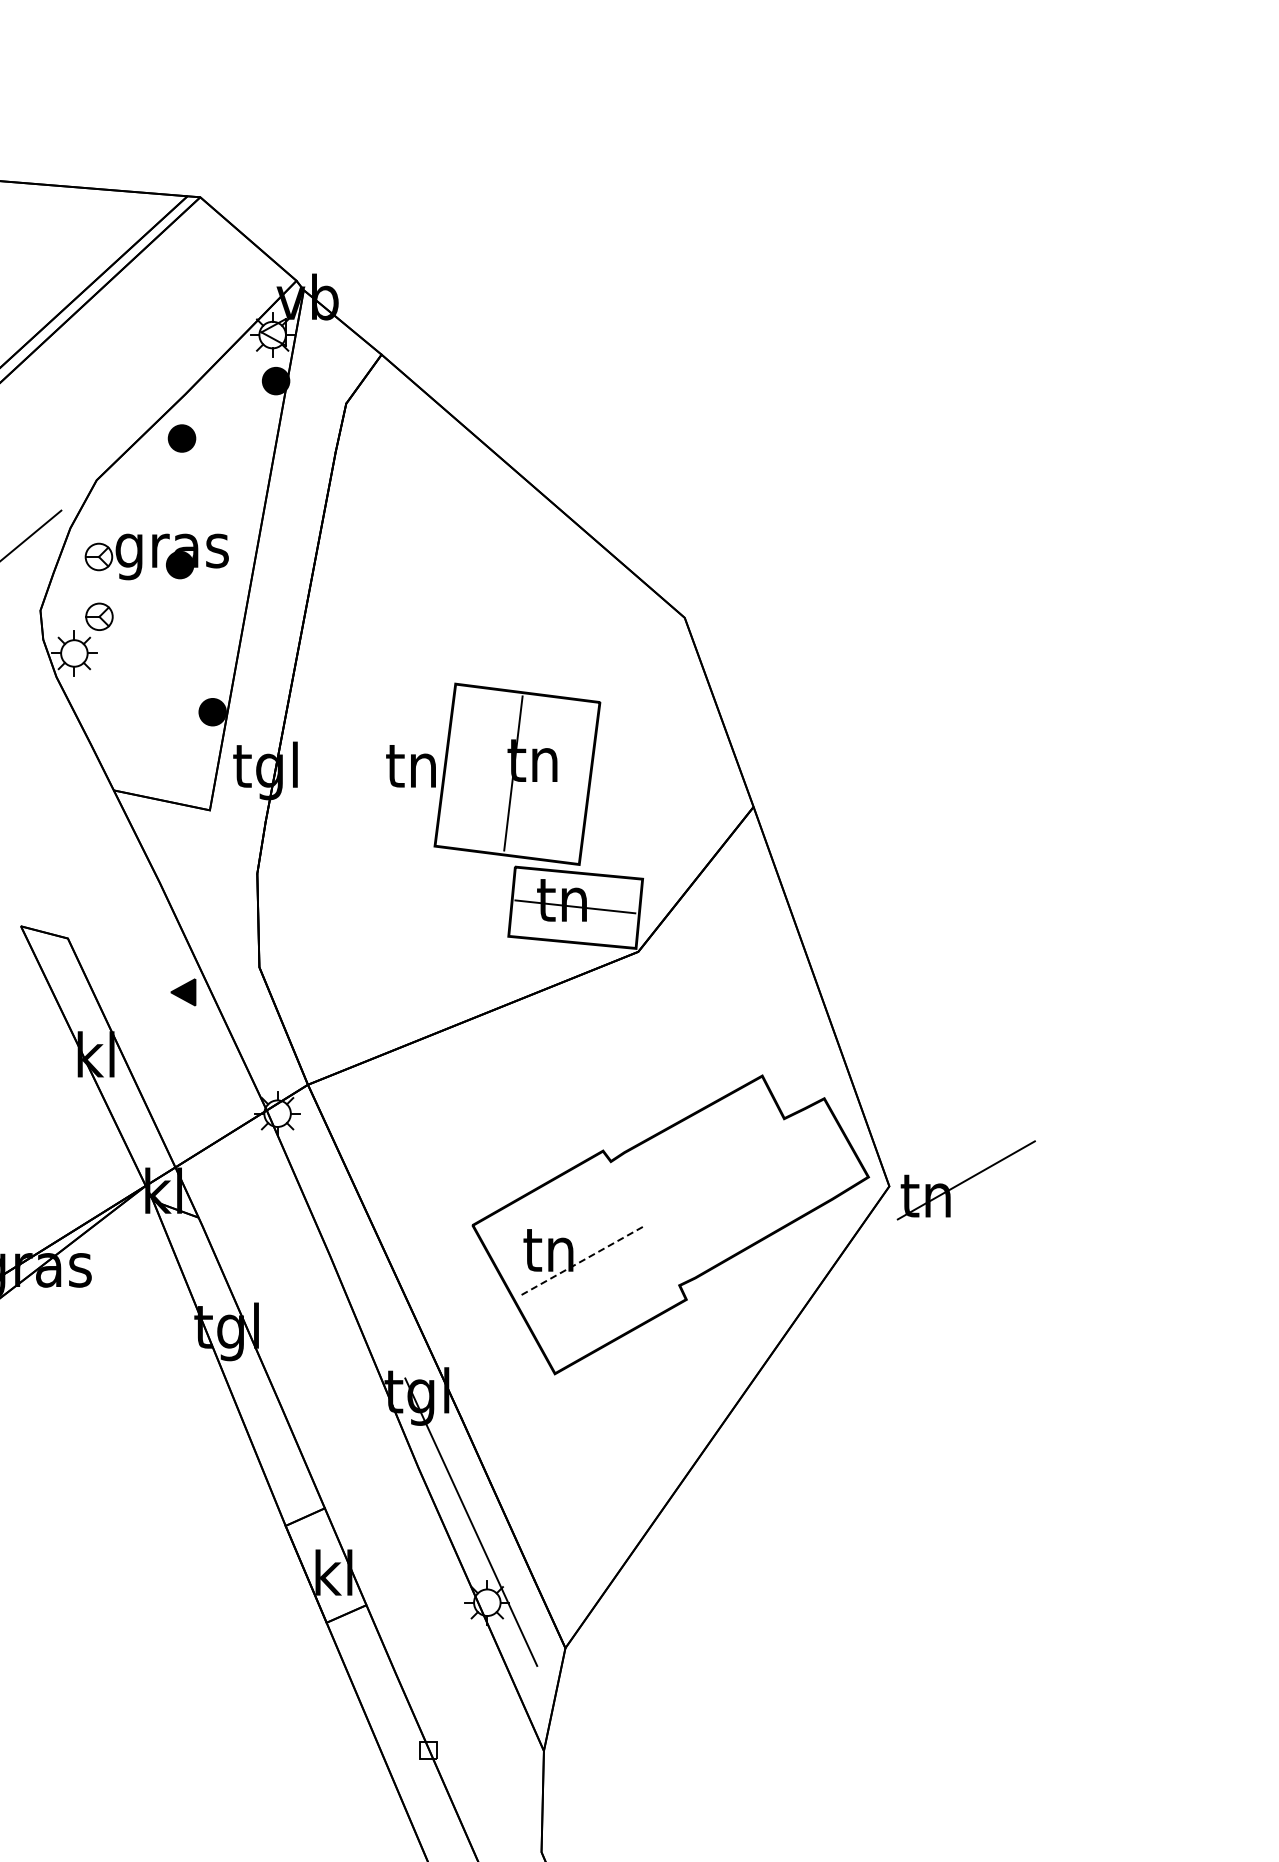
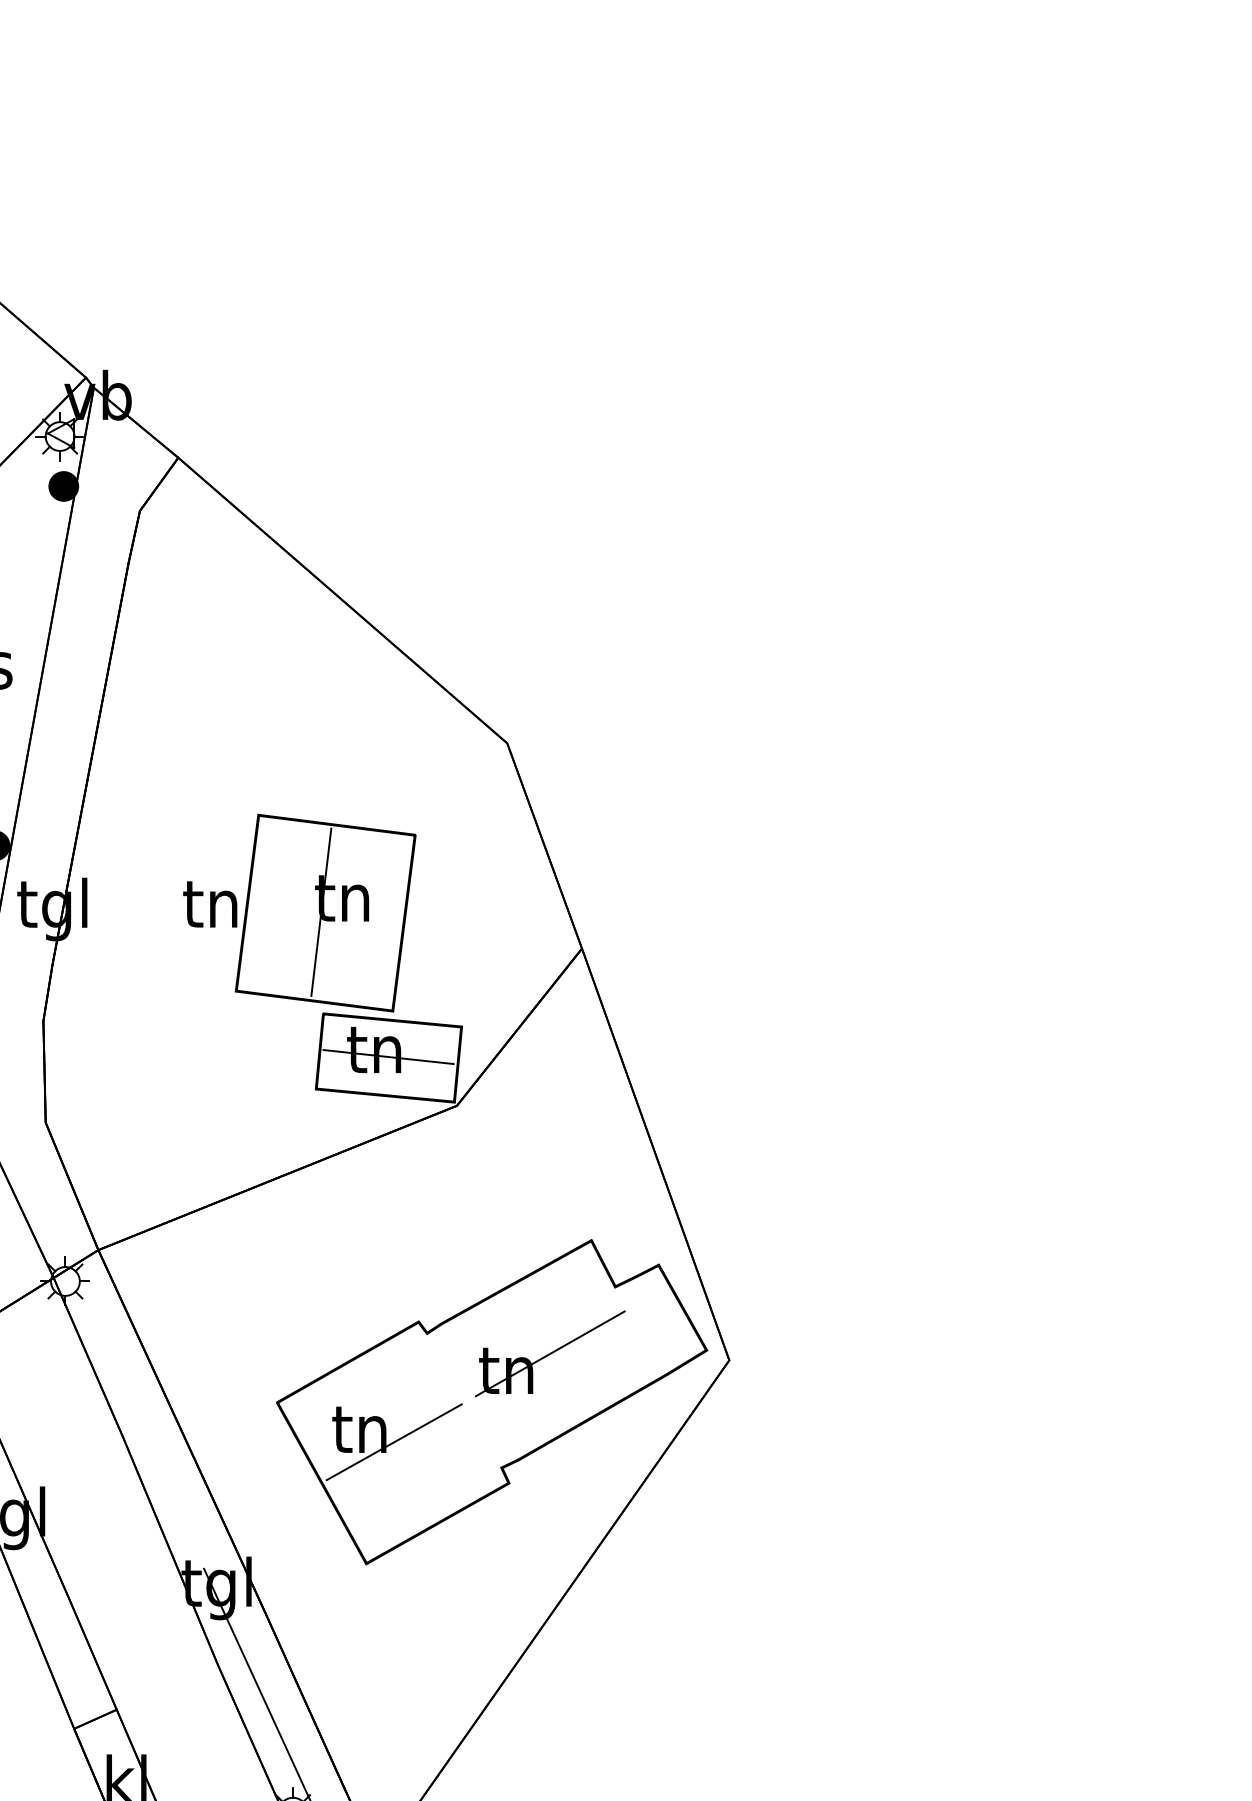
part: (965, 1180) -> (549, 1353), moved
line: (580, 1262) -> (394, 1442), dashed -> solid

